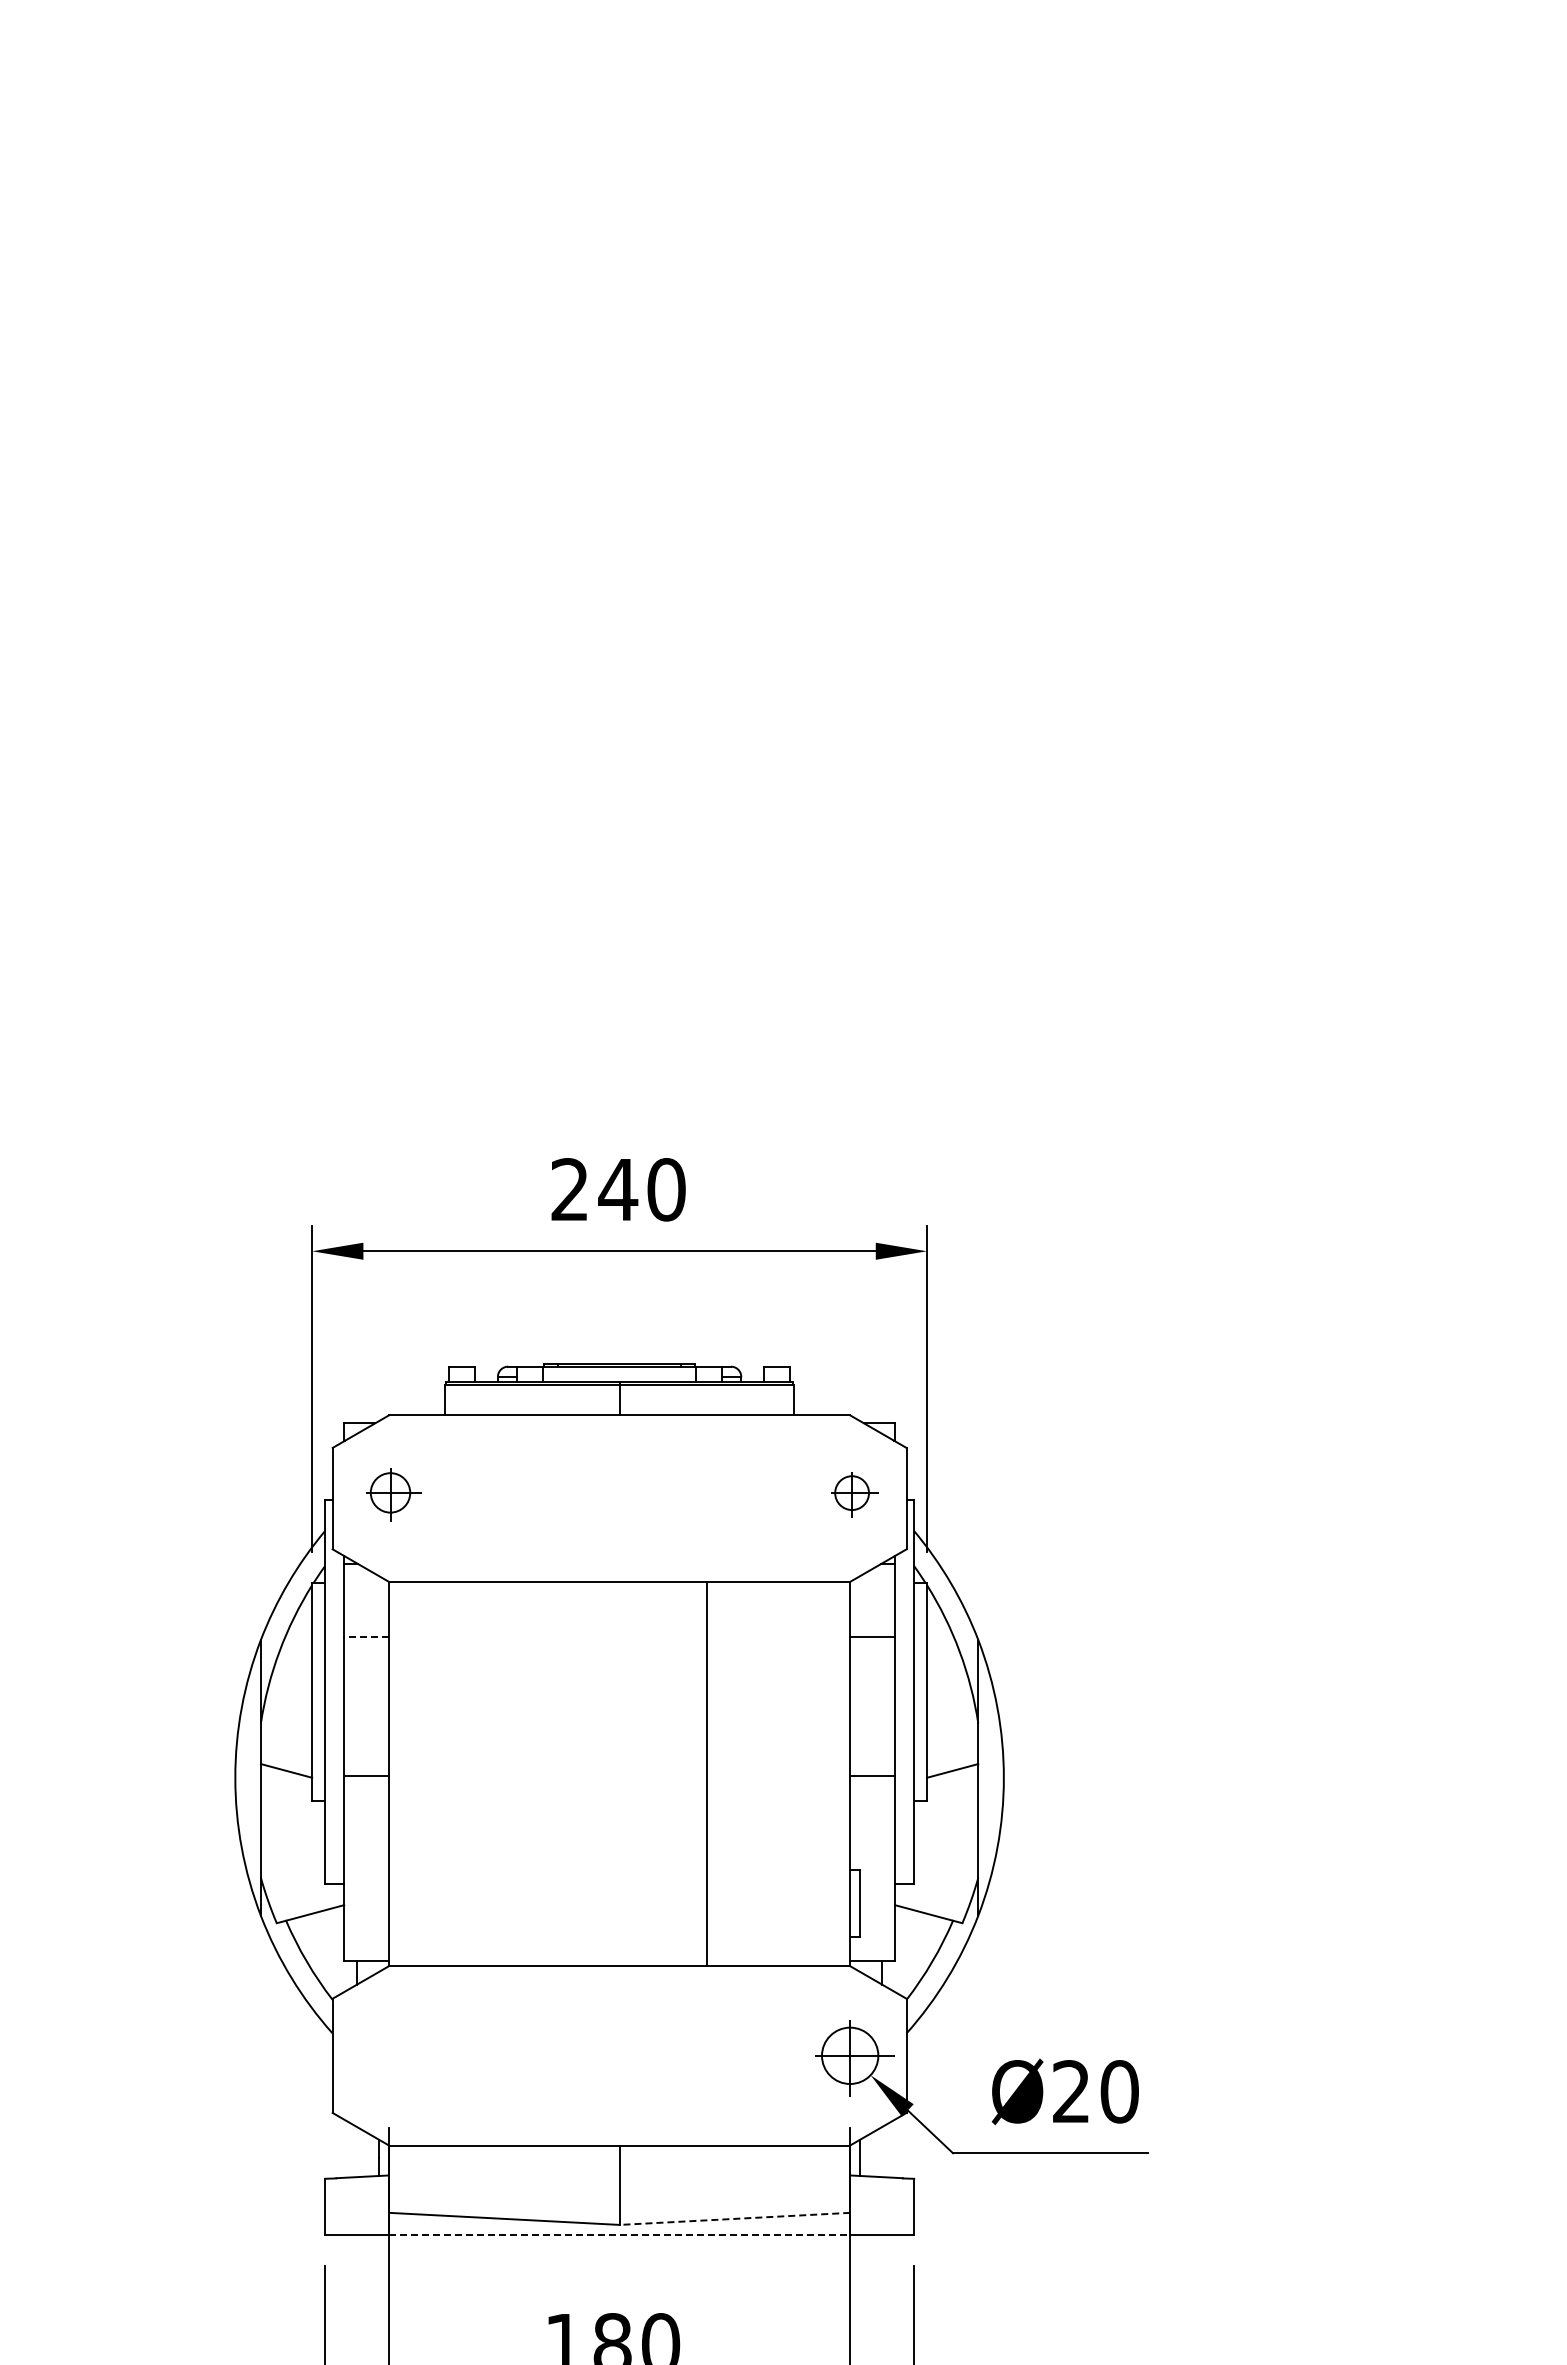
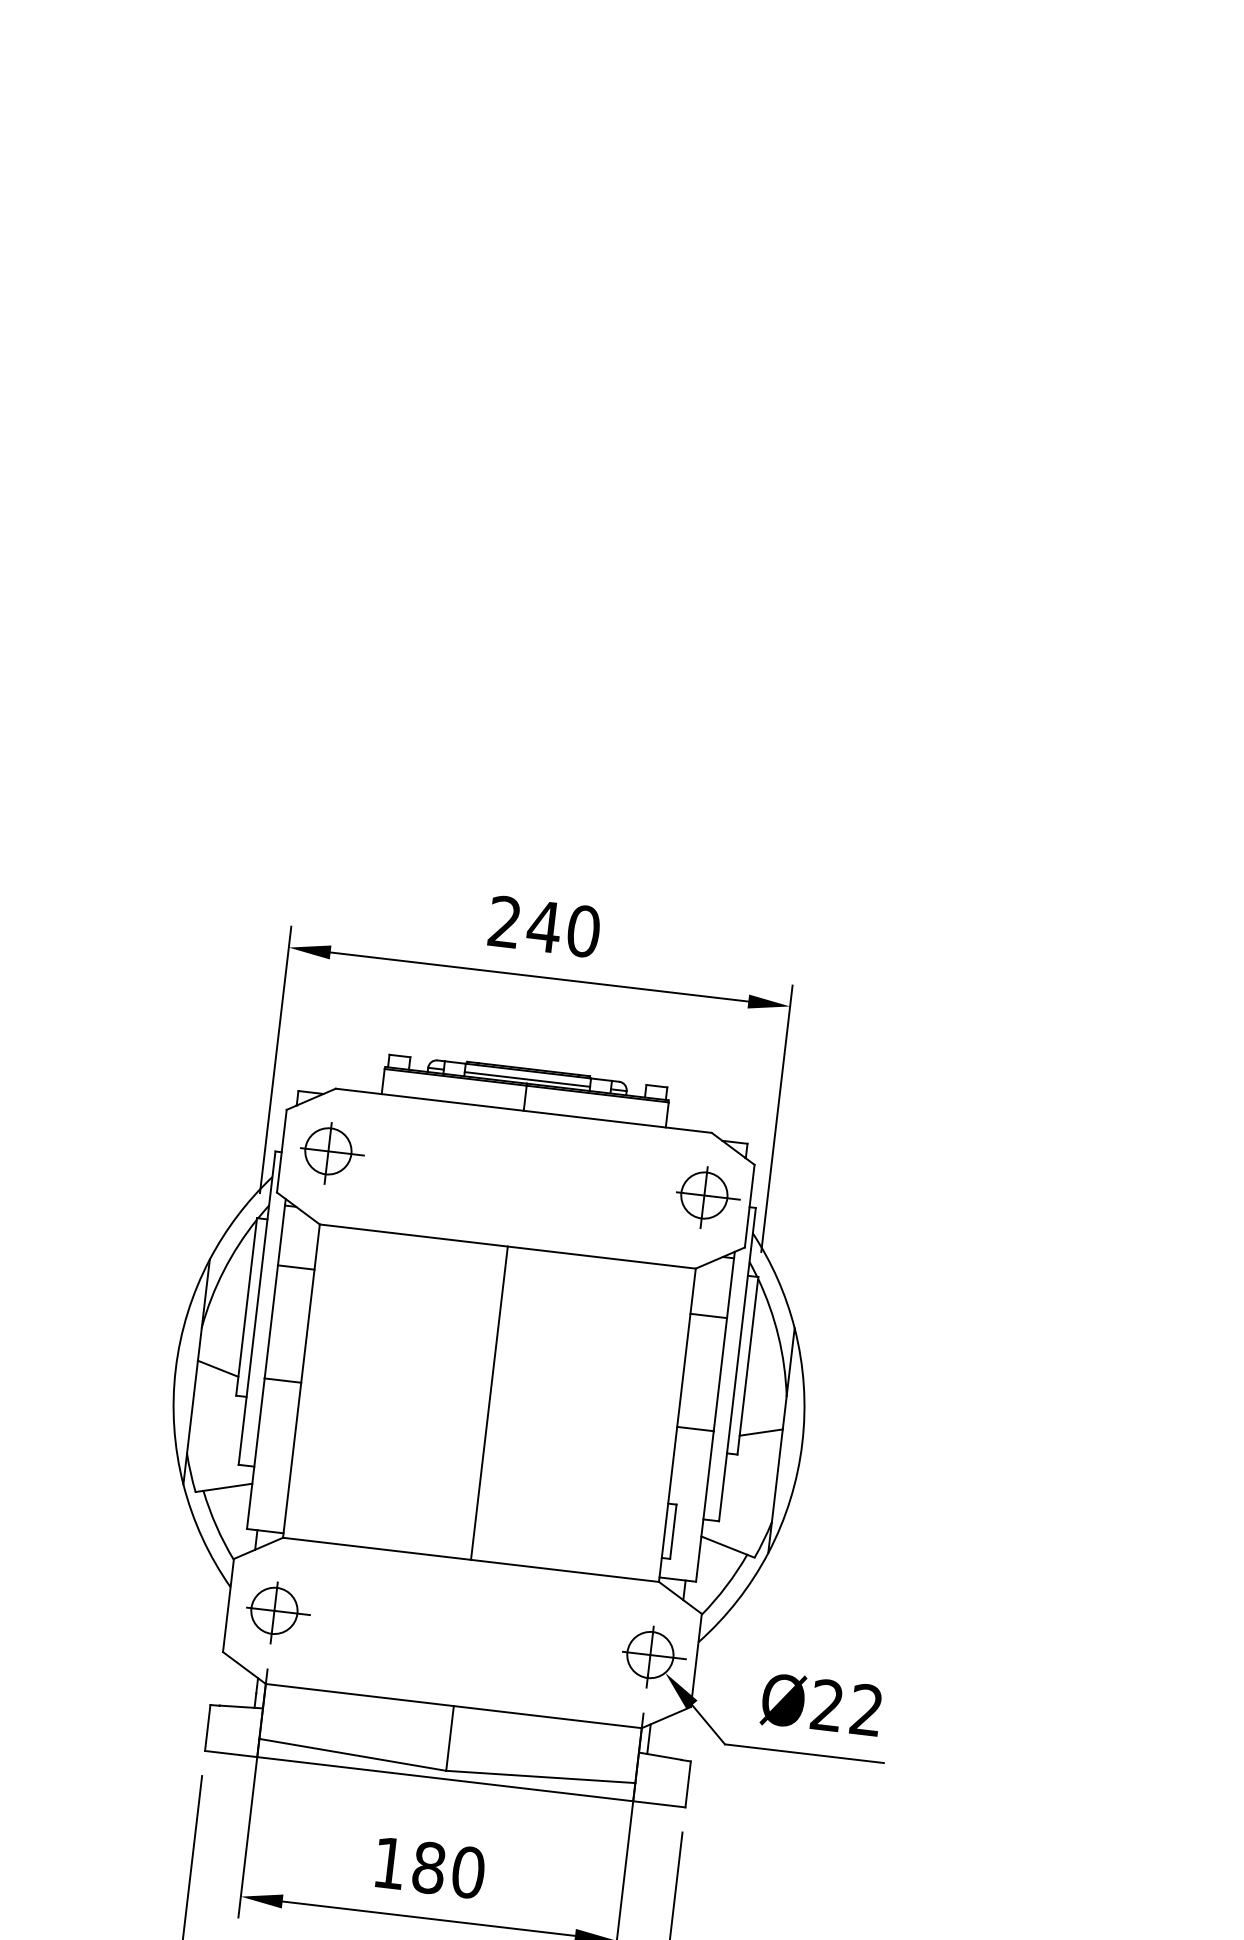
line: (619, 1376) -> (527, 1079), added
part: (393, 1494) -> (331, 1153), size x1.43
part: (854, 1494) -> (707, 1197), size x1.67
line: (366, 1637) -> (296, 1267), dashed -> solid
line: (706, 1773) -> (489, 1402), moved
part: (393, 2058) -> (277, 1613), added
text: (1119, 2091) -> (866, 1709), Ø20 -> Ø22
line: (734, 2218) -> (540, 1776), dashed -> solid
line: (619, 2235) -> (445, 1779), dashed -> solid

